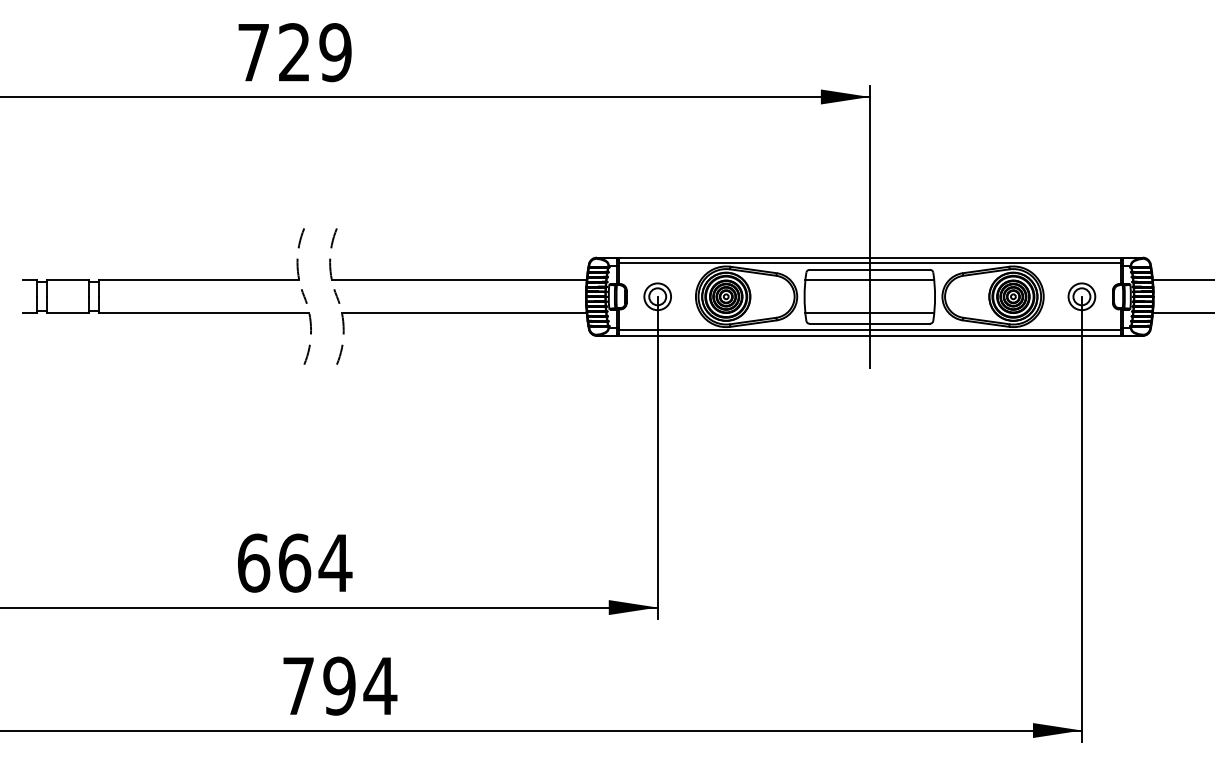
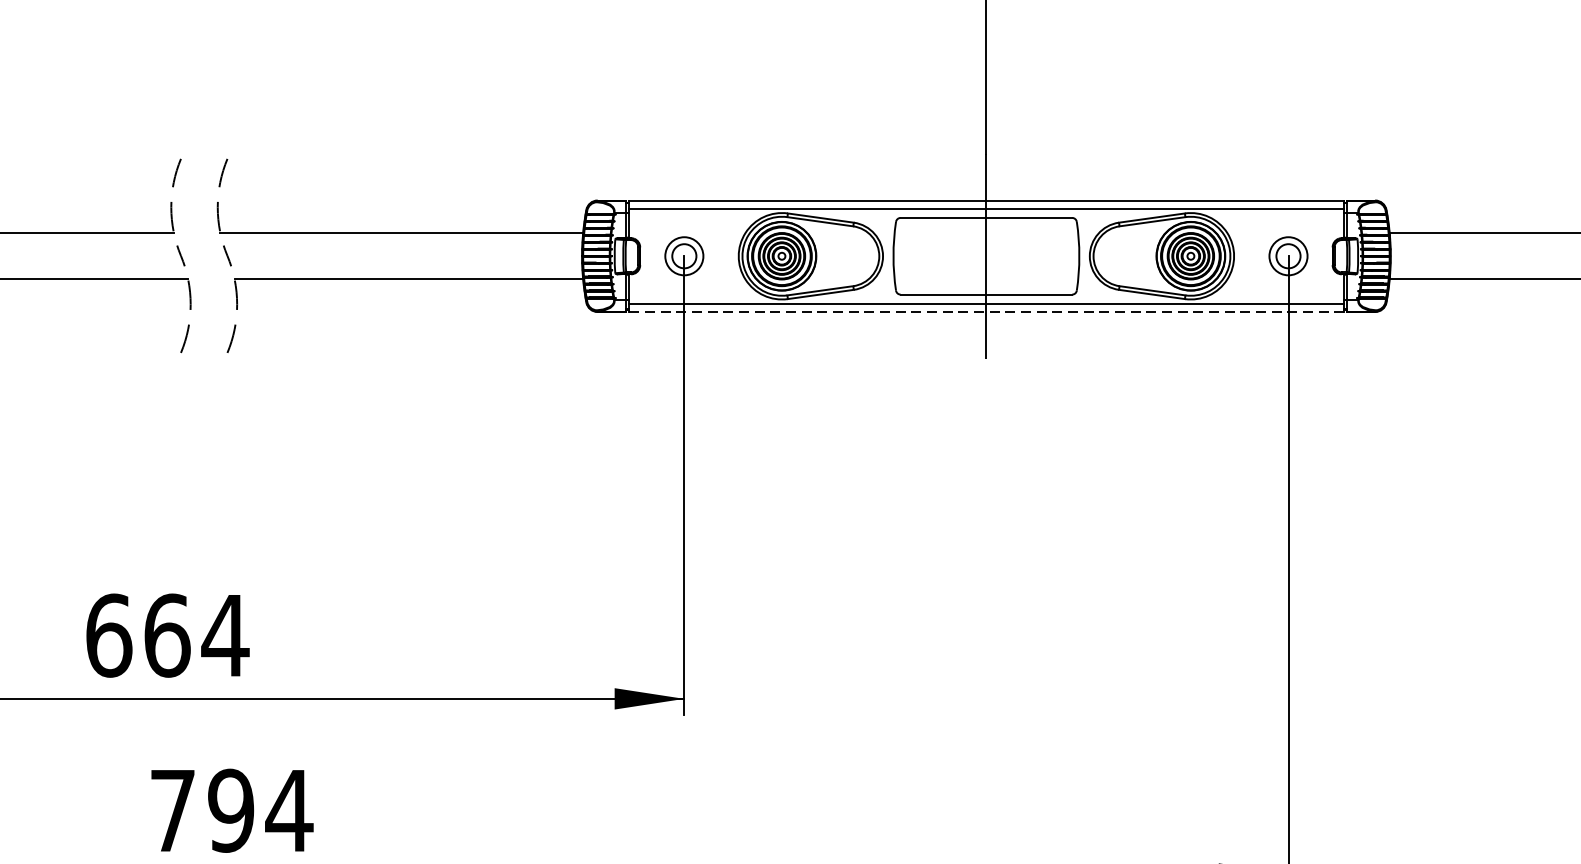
line: (869, 280) -> (985, 233), removed
line: (869, 312) -> (985, 278), removed
line: (869, 335) -> (985, 311), solid -> dashed

